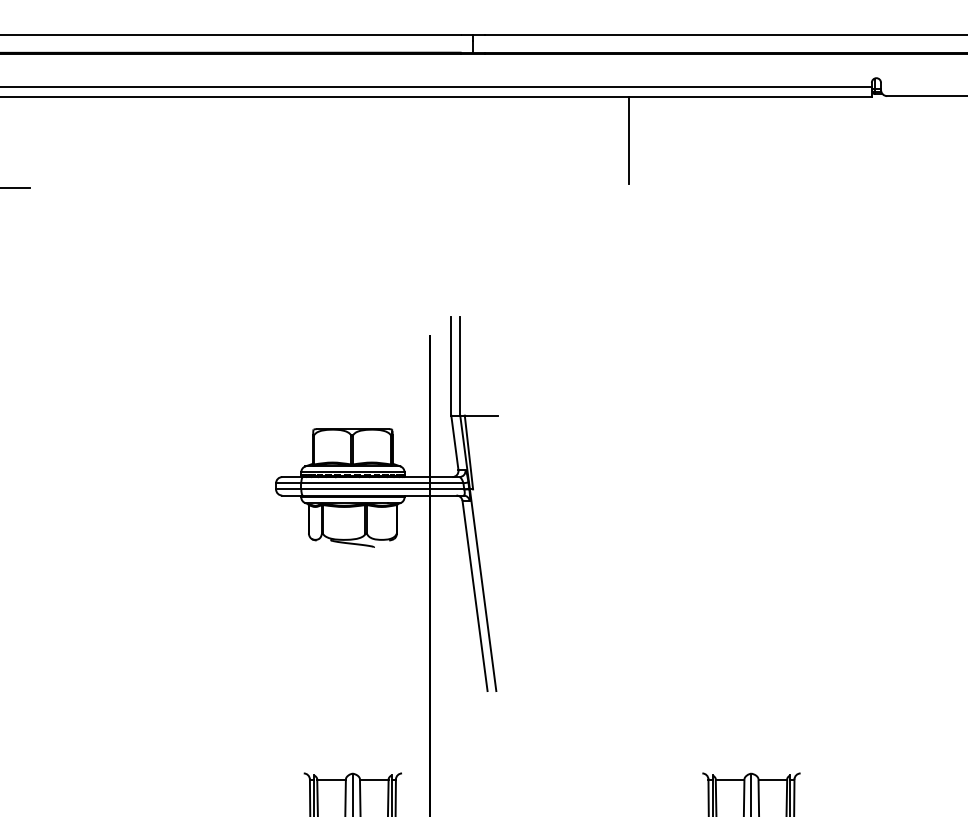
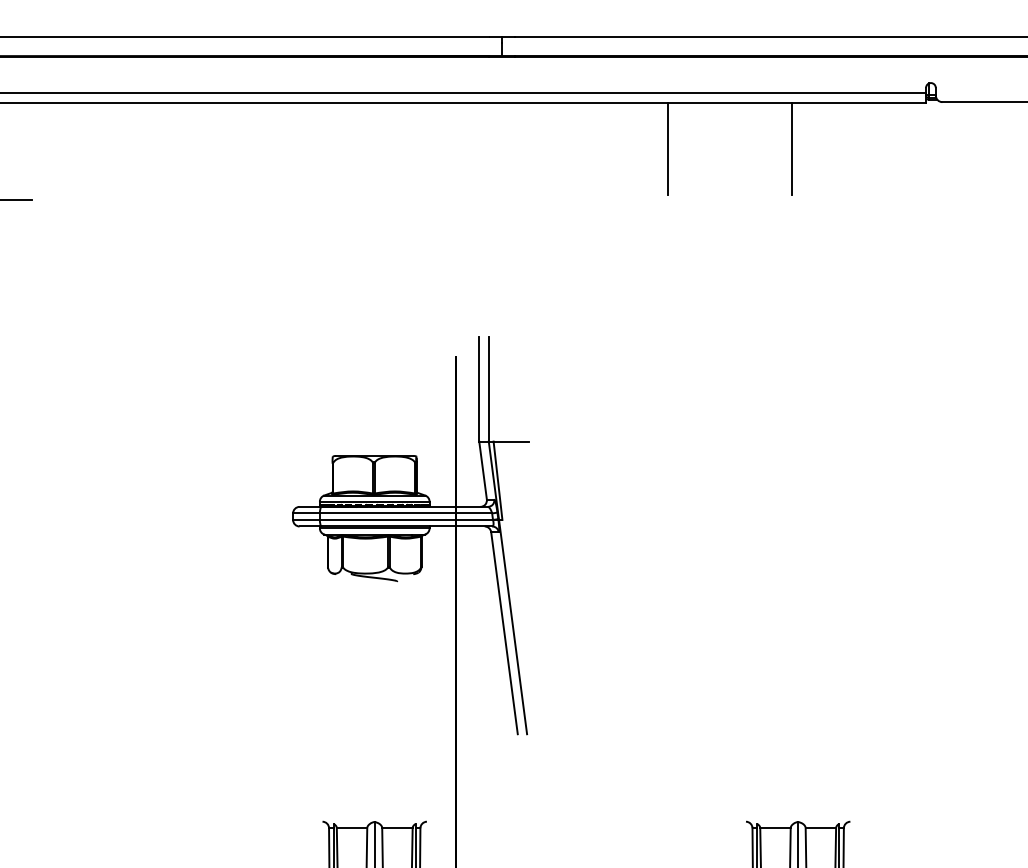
line: (746, 139) -> (792, 148), added

